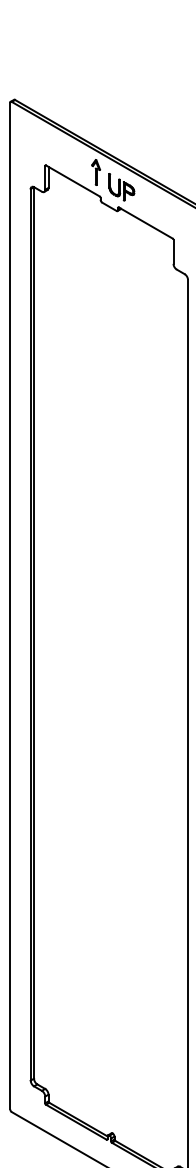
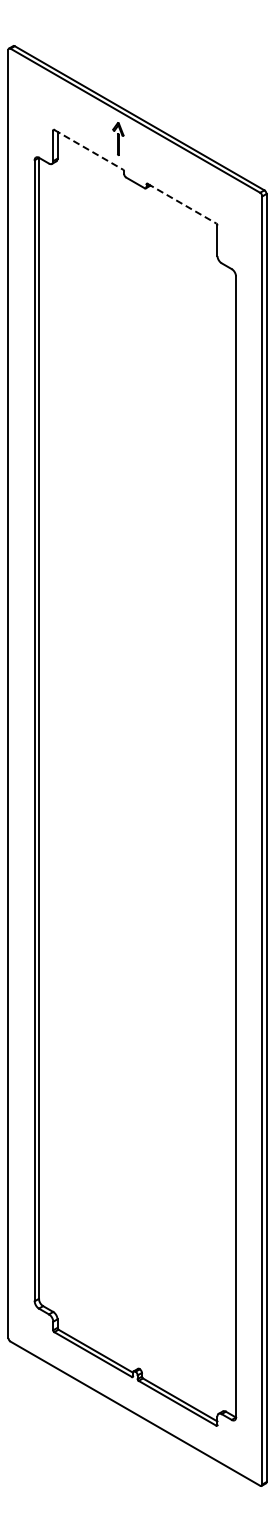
line: (72, 180) -> (88, 149), solid -> dashed
part: (121, 186) -> (151, 157), removed
line: (146, 222) -> (182, 203), solid -> dashed

